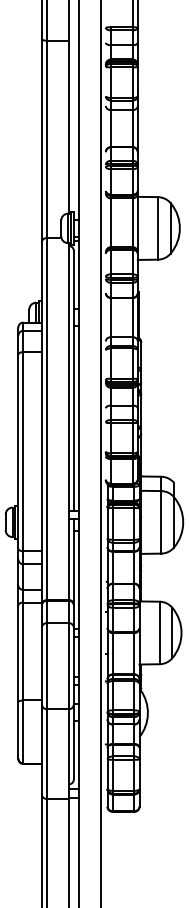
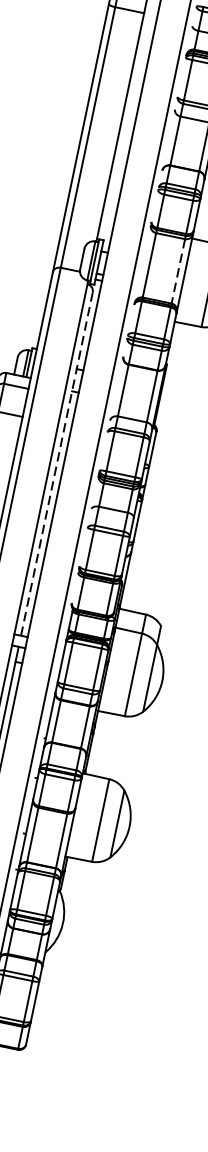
line: (132, 223) -> (177, 272), solid -> dashed
line: (73, 381) -> (56, 464), solid -> dashed

